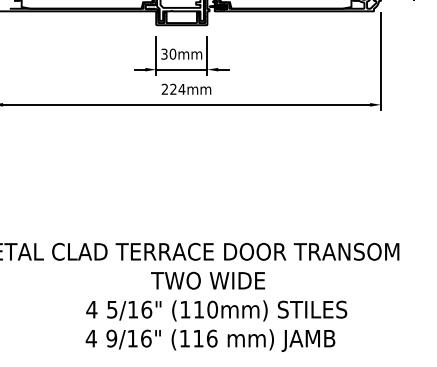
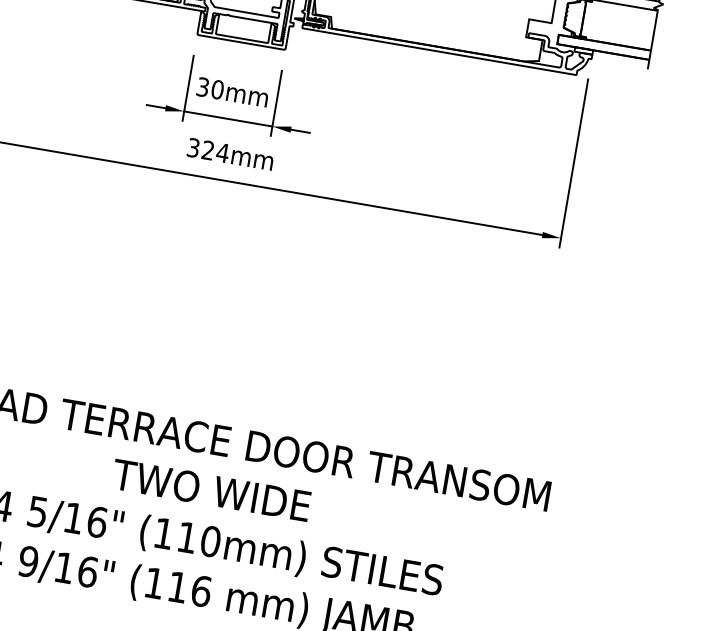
text: (164, 89) -> (192, 148), 224mm -> 324mm

